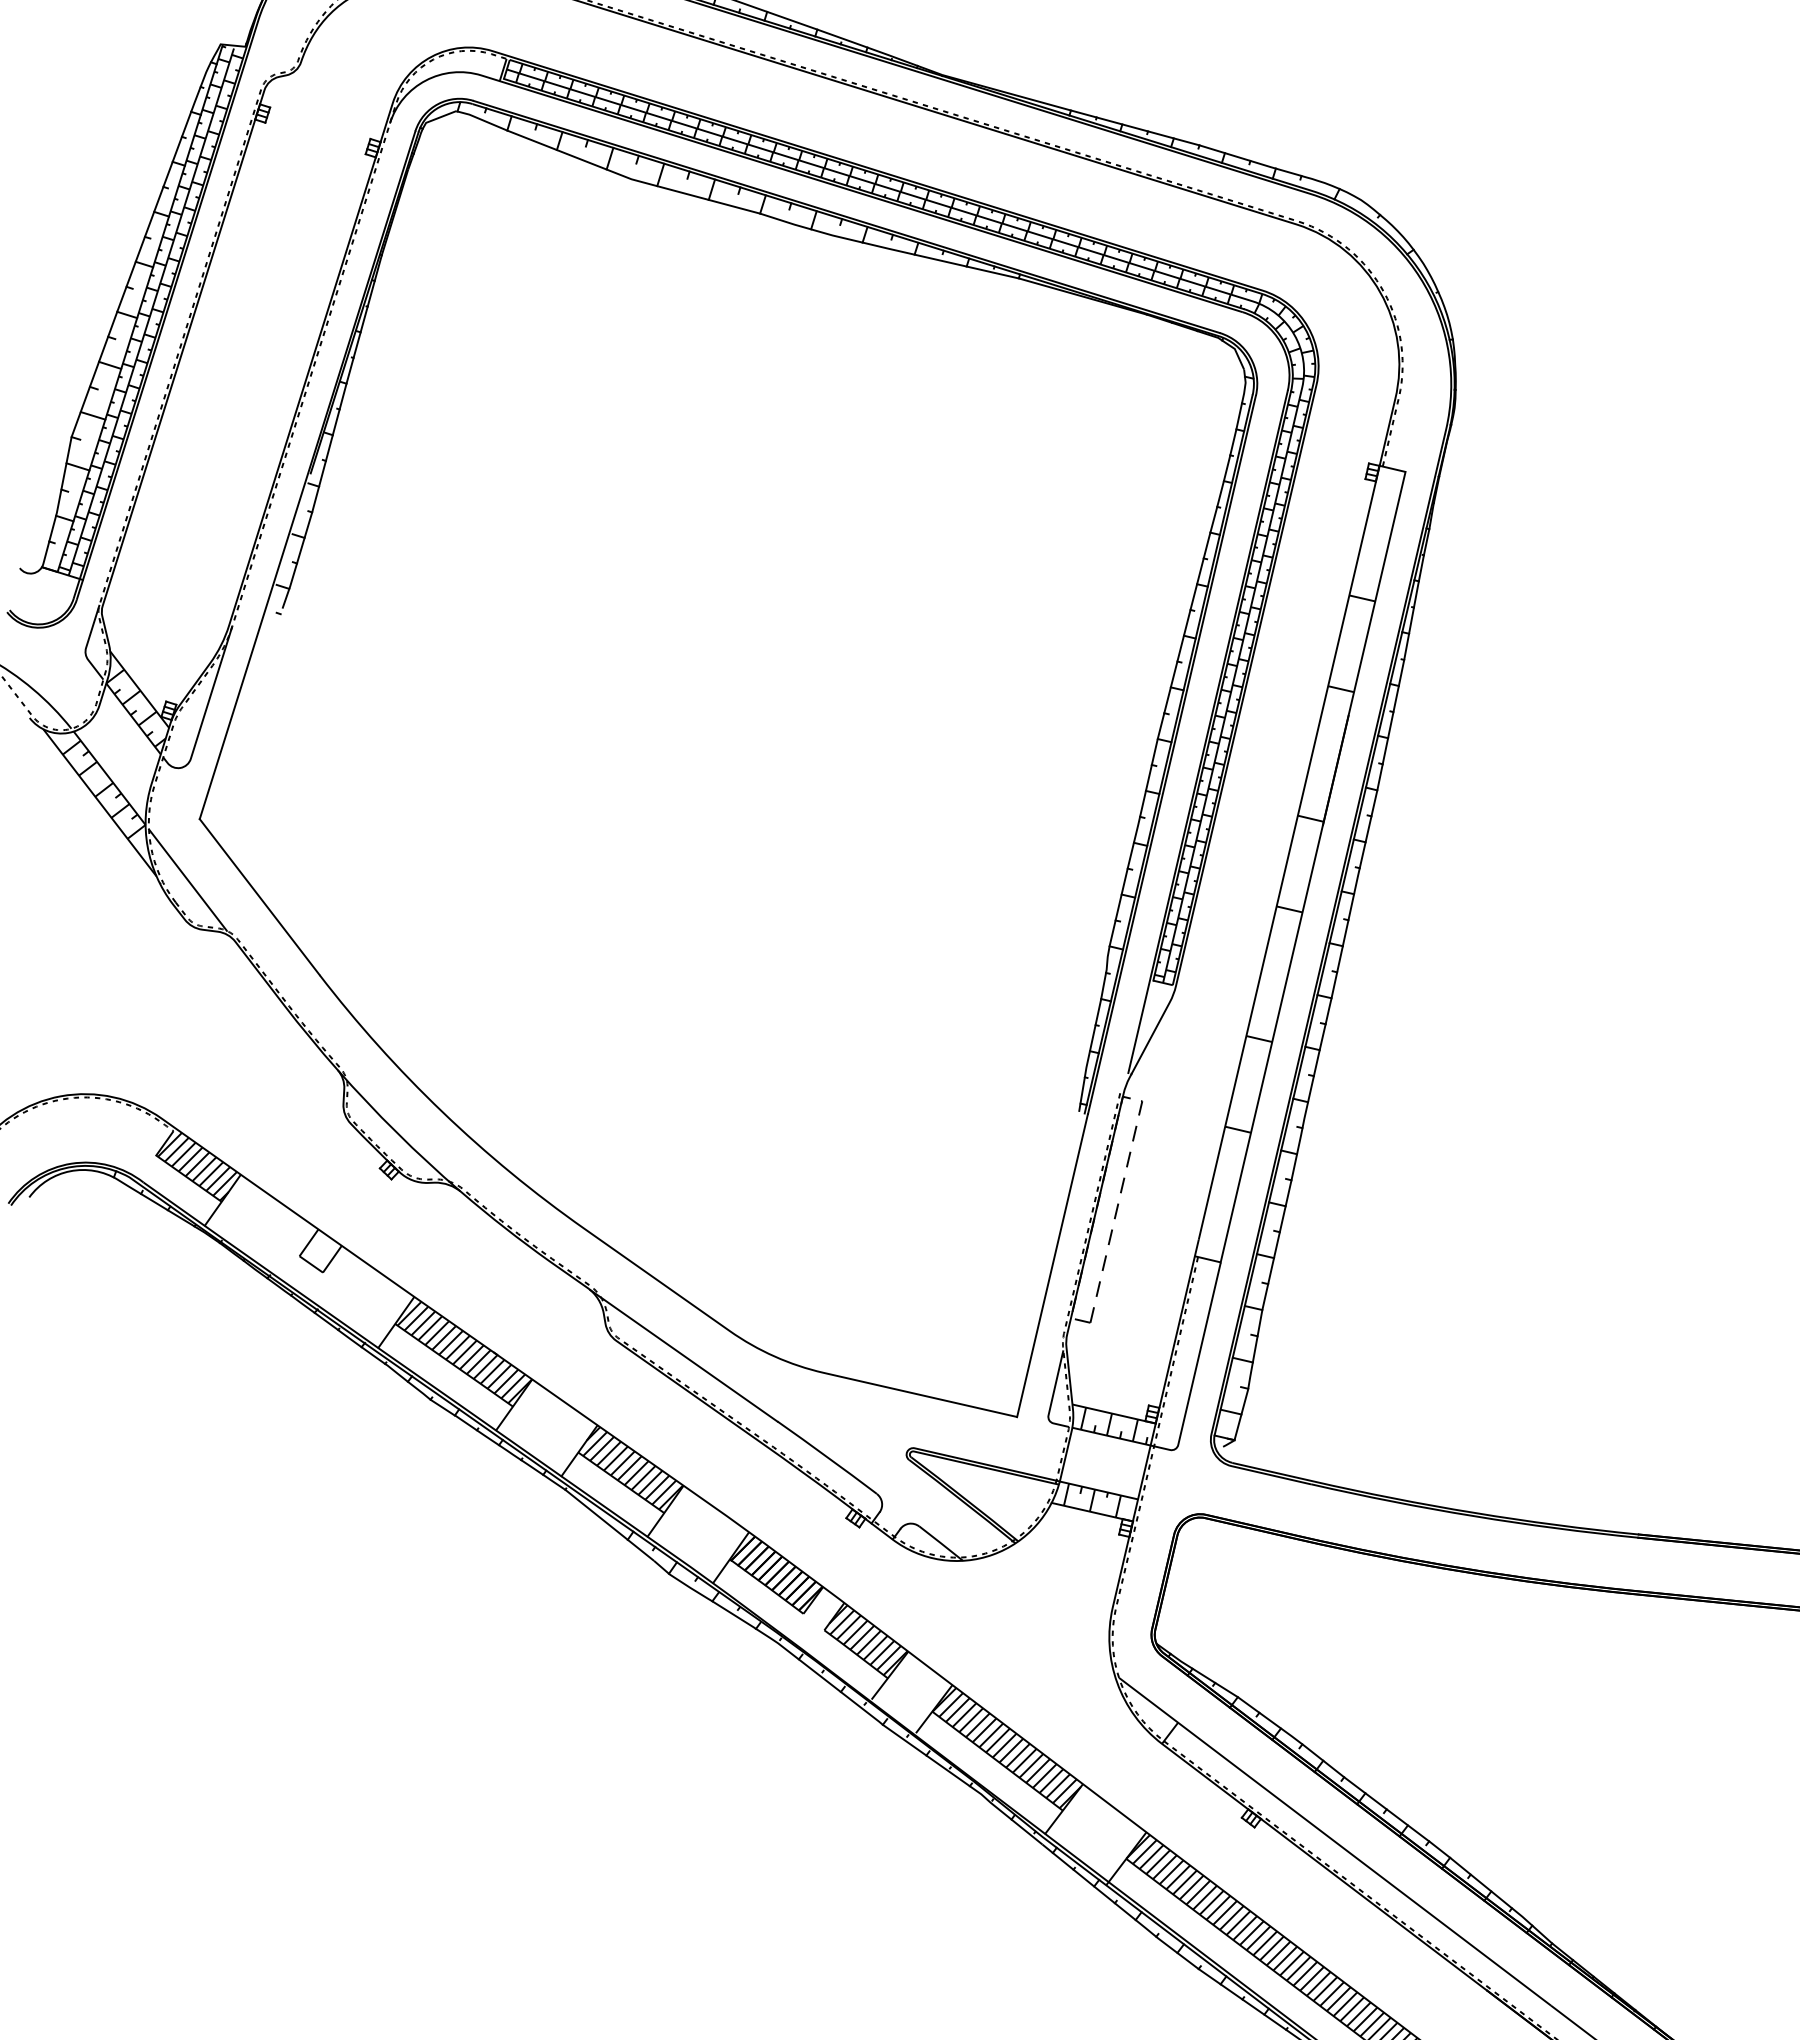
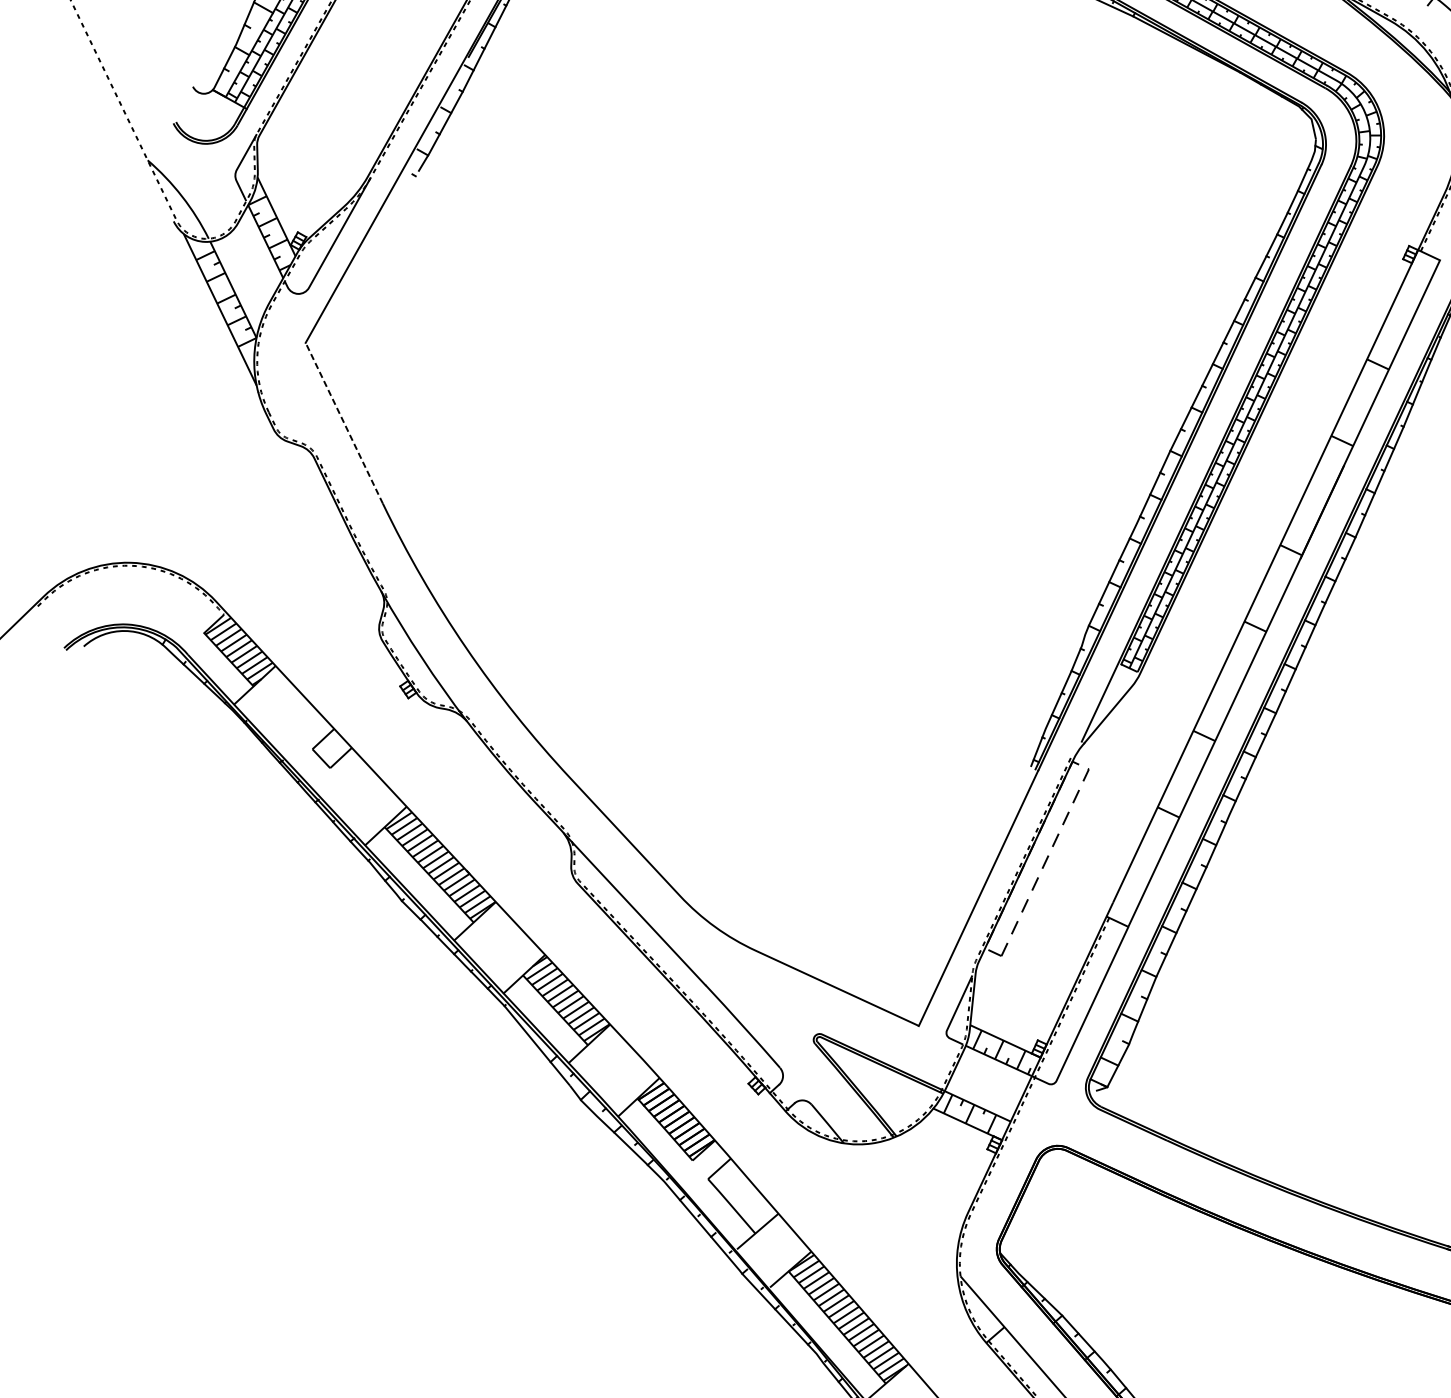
line: (187, 879) -> (283, 394), removed
line: (259, 896) -> (344, 422), solid -> dashed
hatch: (868, 1640) -> (745, 1196), removed

